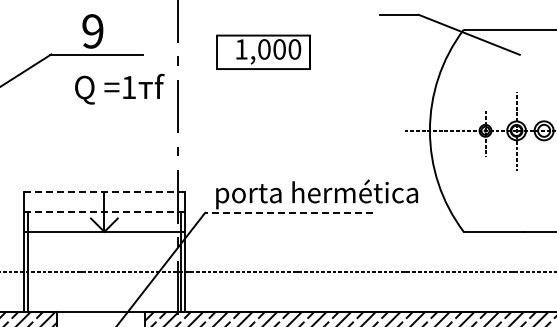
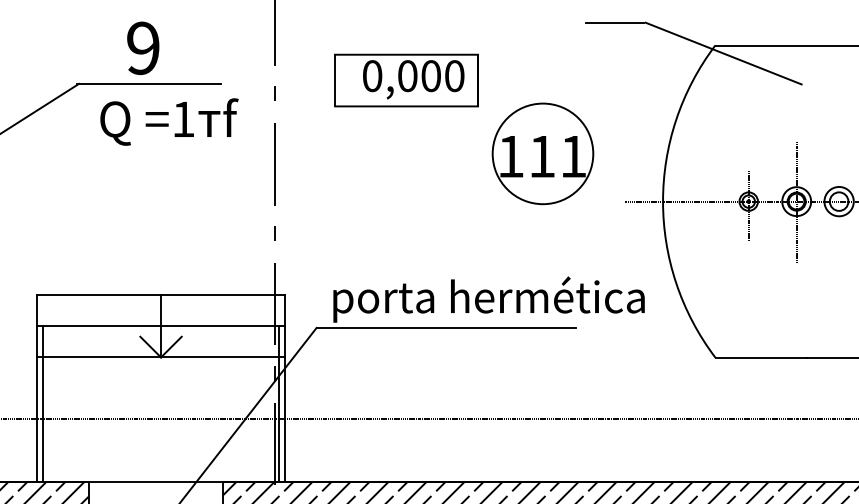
text: (241, 49) -> (372, 76), 1,000 -> 0,000
text: (119, 88) -> (168, 120), moved
part: (351, 99) -> (542, 153), added
line: (103, 191) -> (159, 295), dashed -> solid
line: (103, 211) -> (159, 326), dashed -> solid
line: (288, 212) -> (444, 327), dashed -> solid

